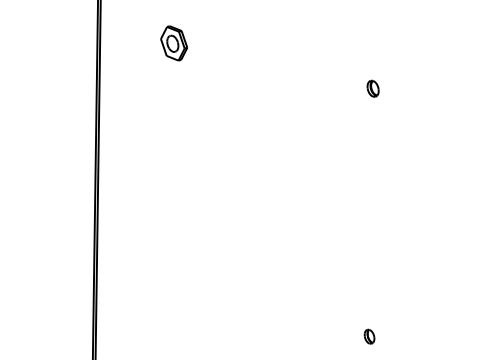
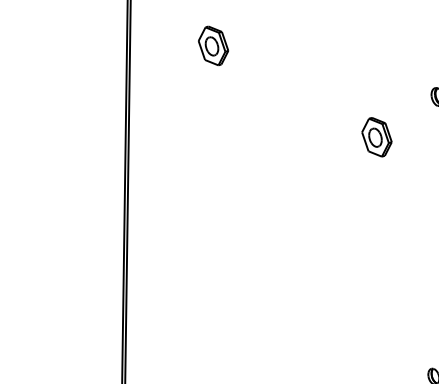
part: (318, 124) -> (376, 137), added

